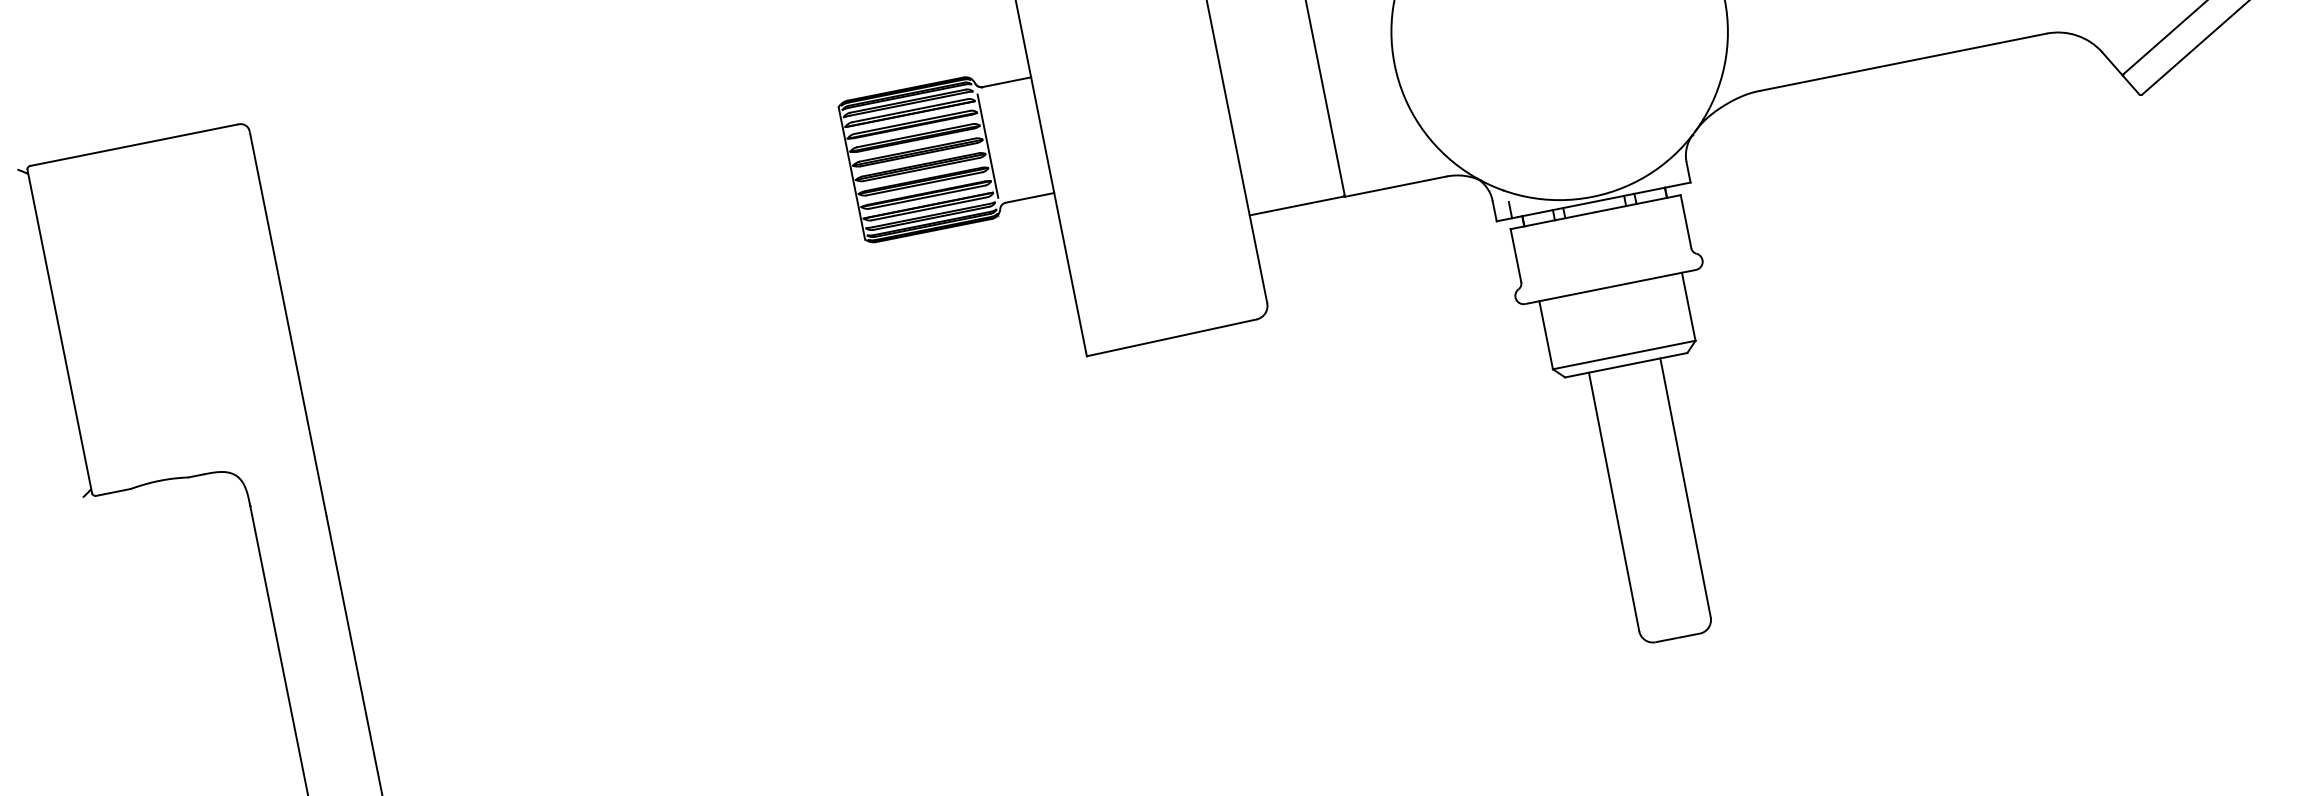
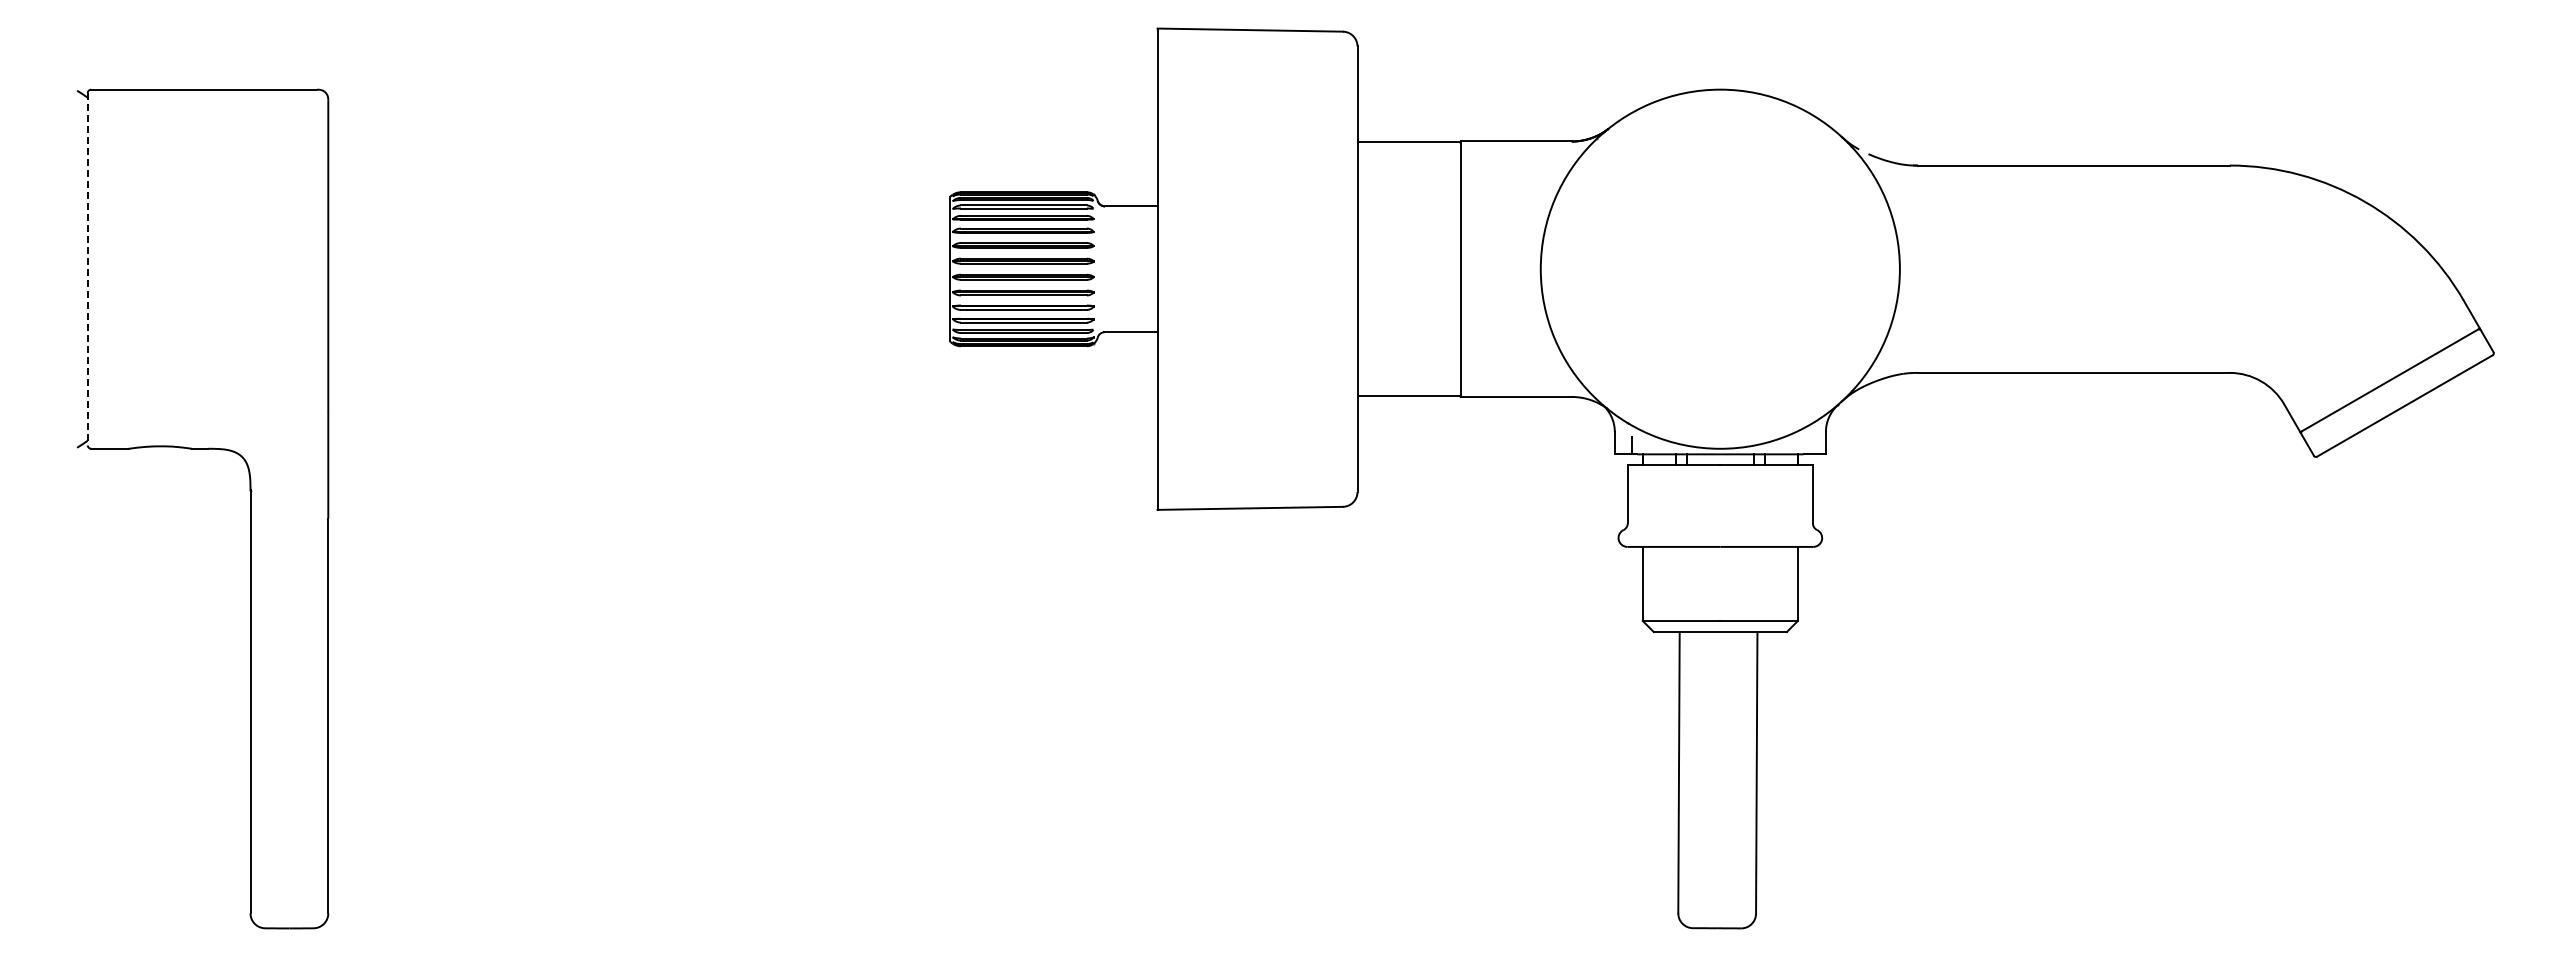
line: (987, 146) -> (1097, 269), removed
line: (59, 331) -> (87, 269), solid -> dashed

